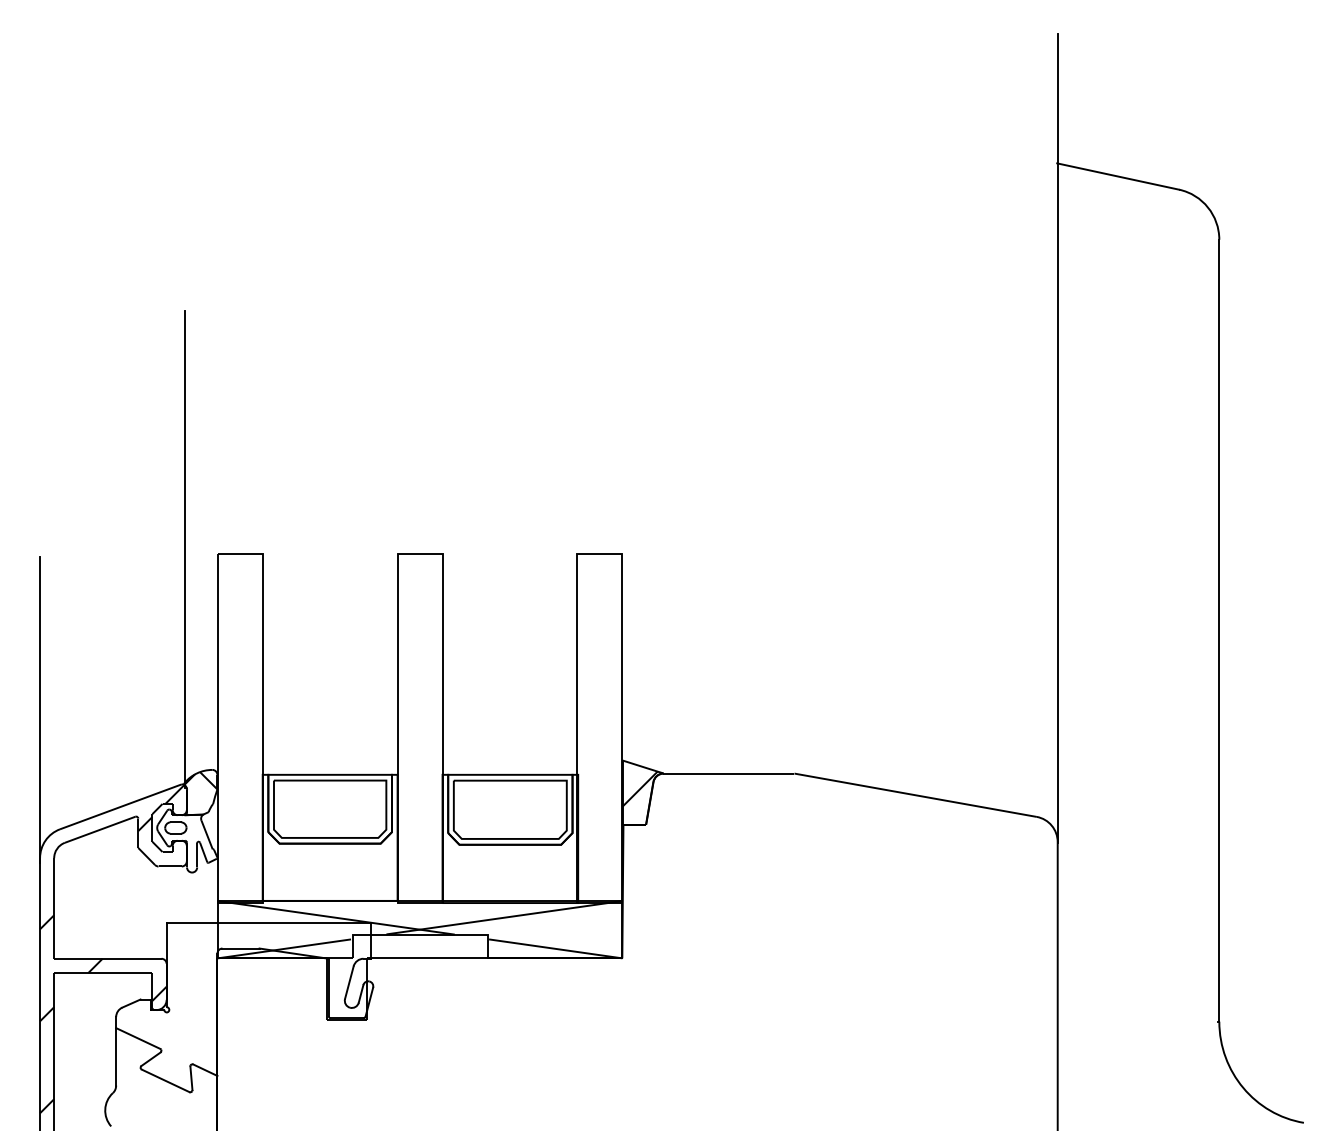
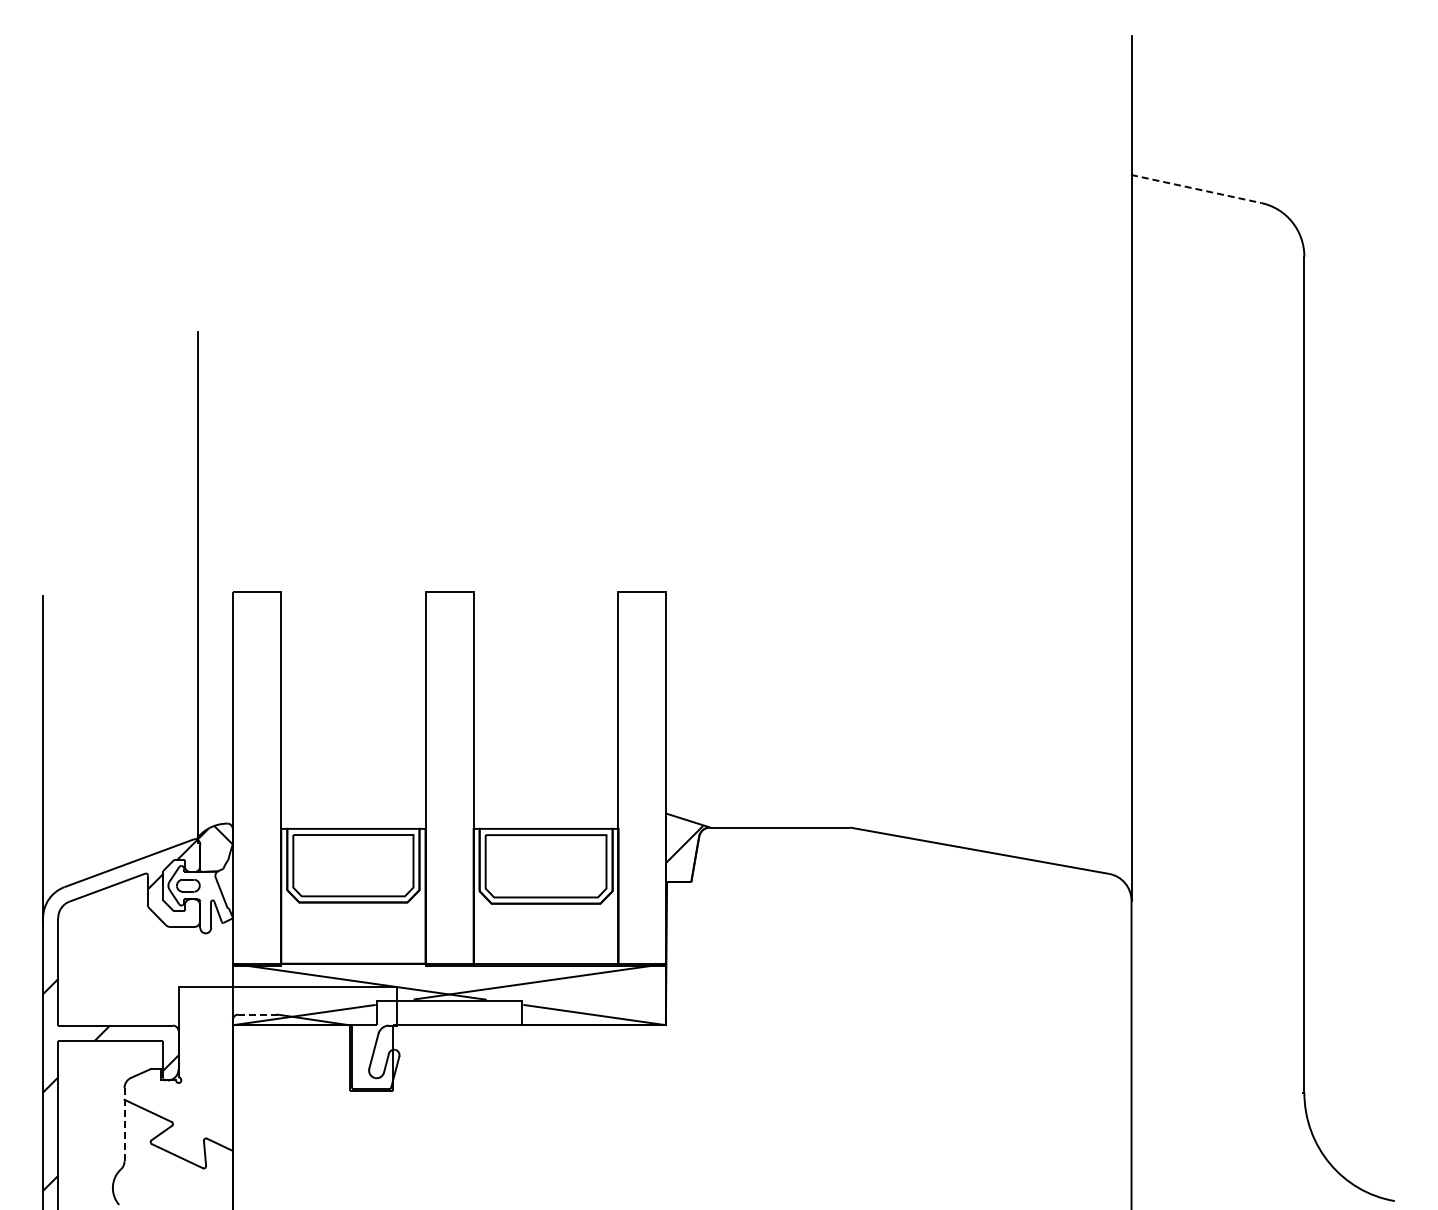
line: (1118, 177) -> (1196, 189), solid -> dashed
line: (241, 948) -> (258, 1014), solid -> dashed
line: (116, 1051) -> (124, 1124), solid -> dashed

